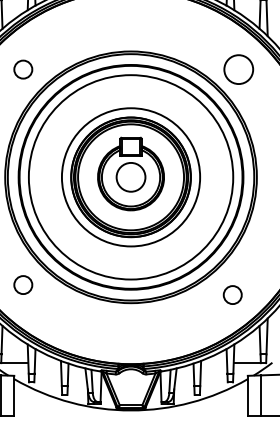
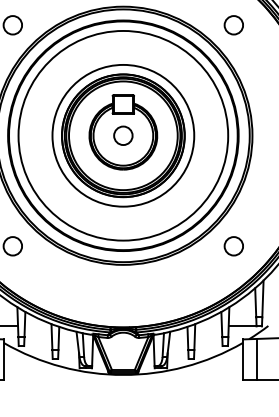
circle: (238, 69) -> (233, 25), size x0.62
circle: (131, 177) -> (123, 135), size x0.62
circle: (232, 294) -> (233, 245), moved

